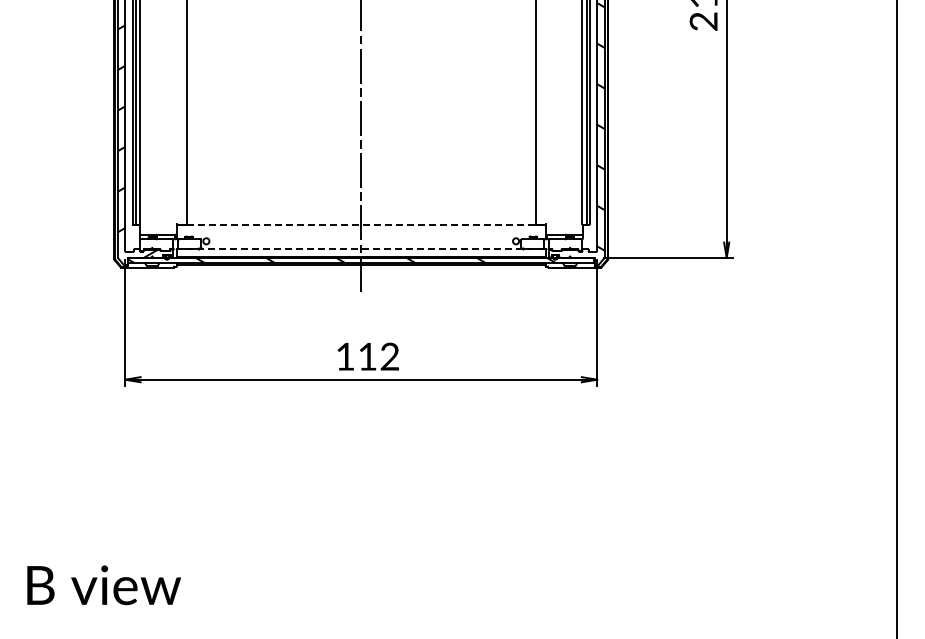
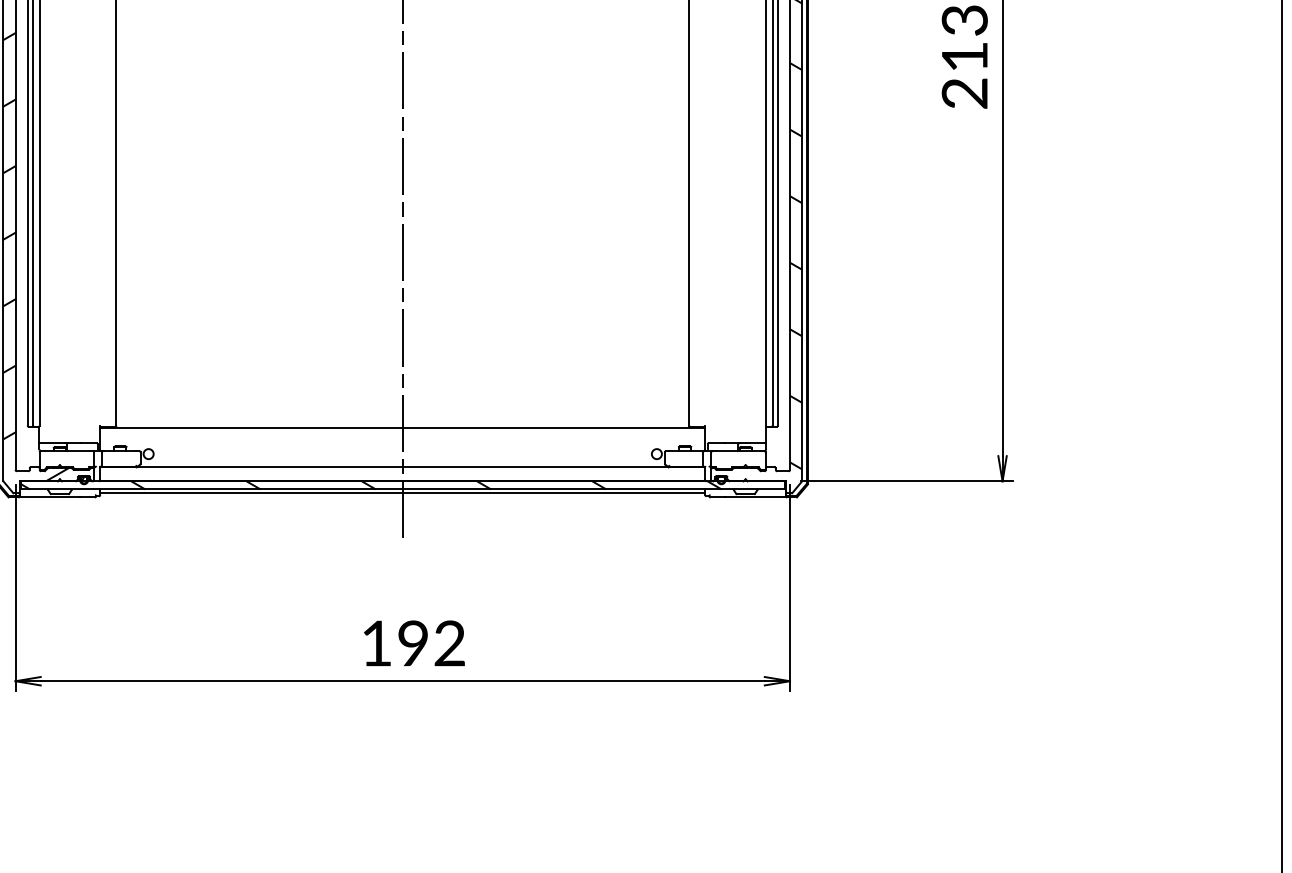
line: (360, 225) -> (401, 428), dashed -> solid
line: (360, 249) -> (401, 467), dashed -> solid
text: (367, 356) -> (413, 643), 112 -> 192

